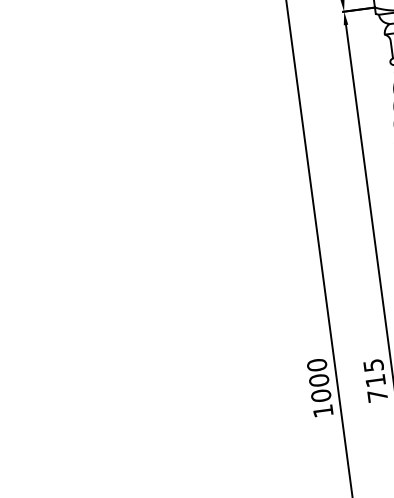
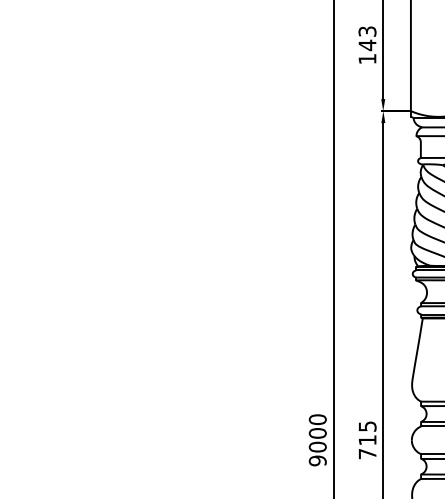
text: (322, 410) -> (317, 460), 1000 -> 9000

